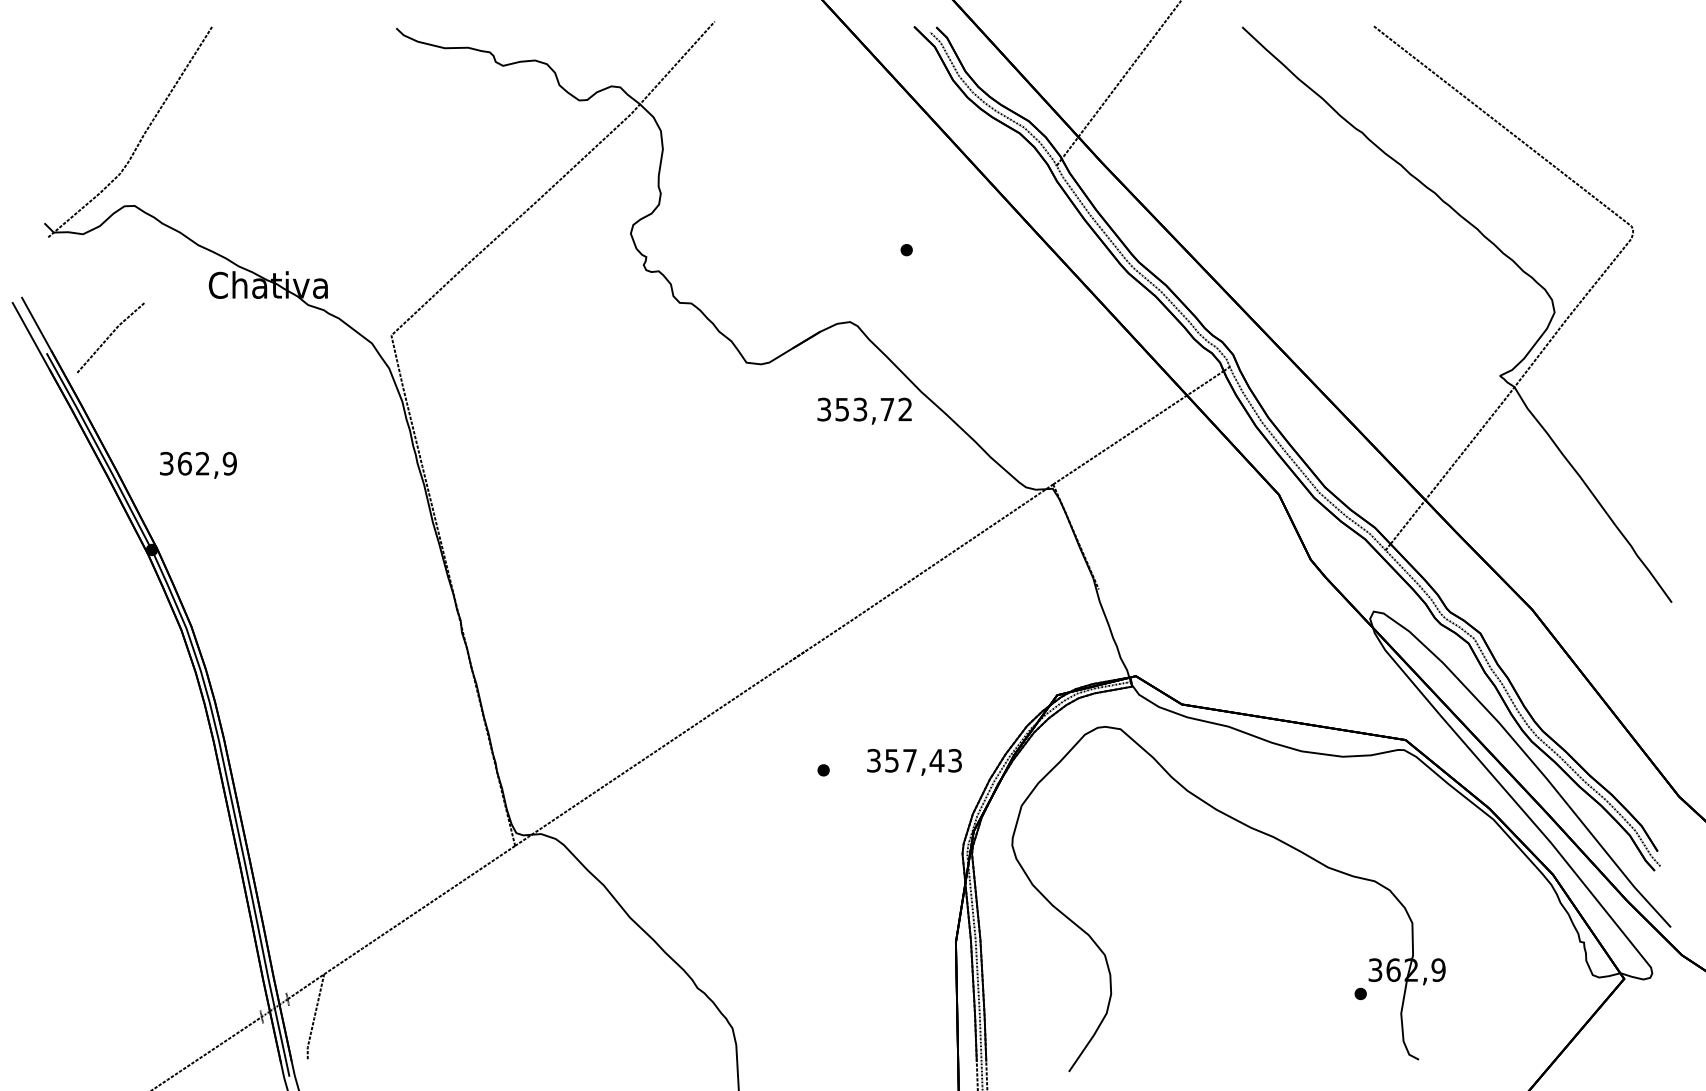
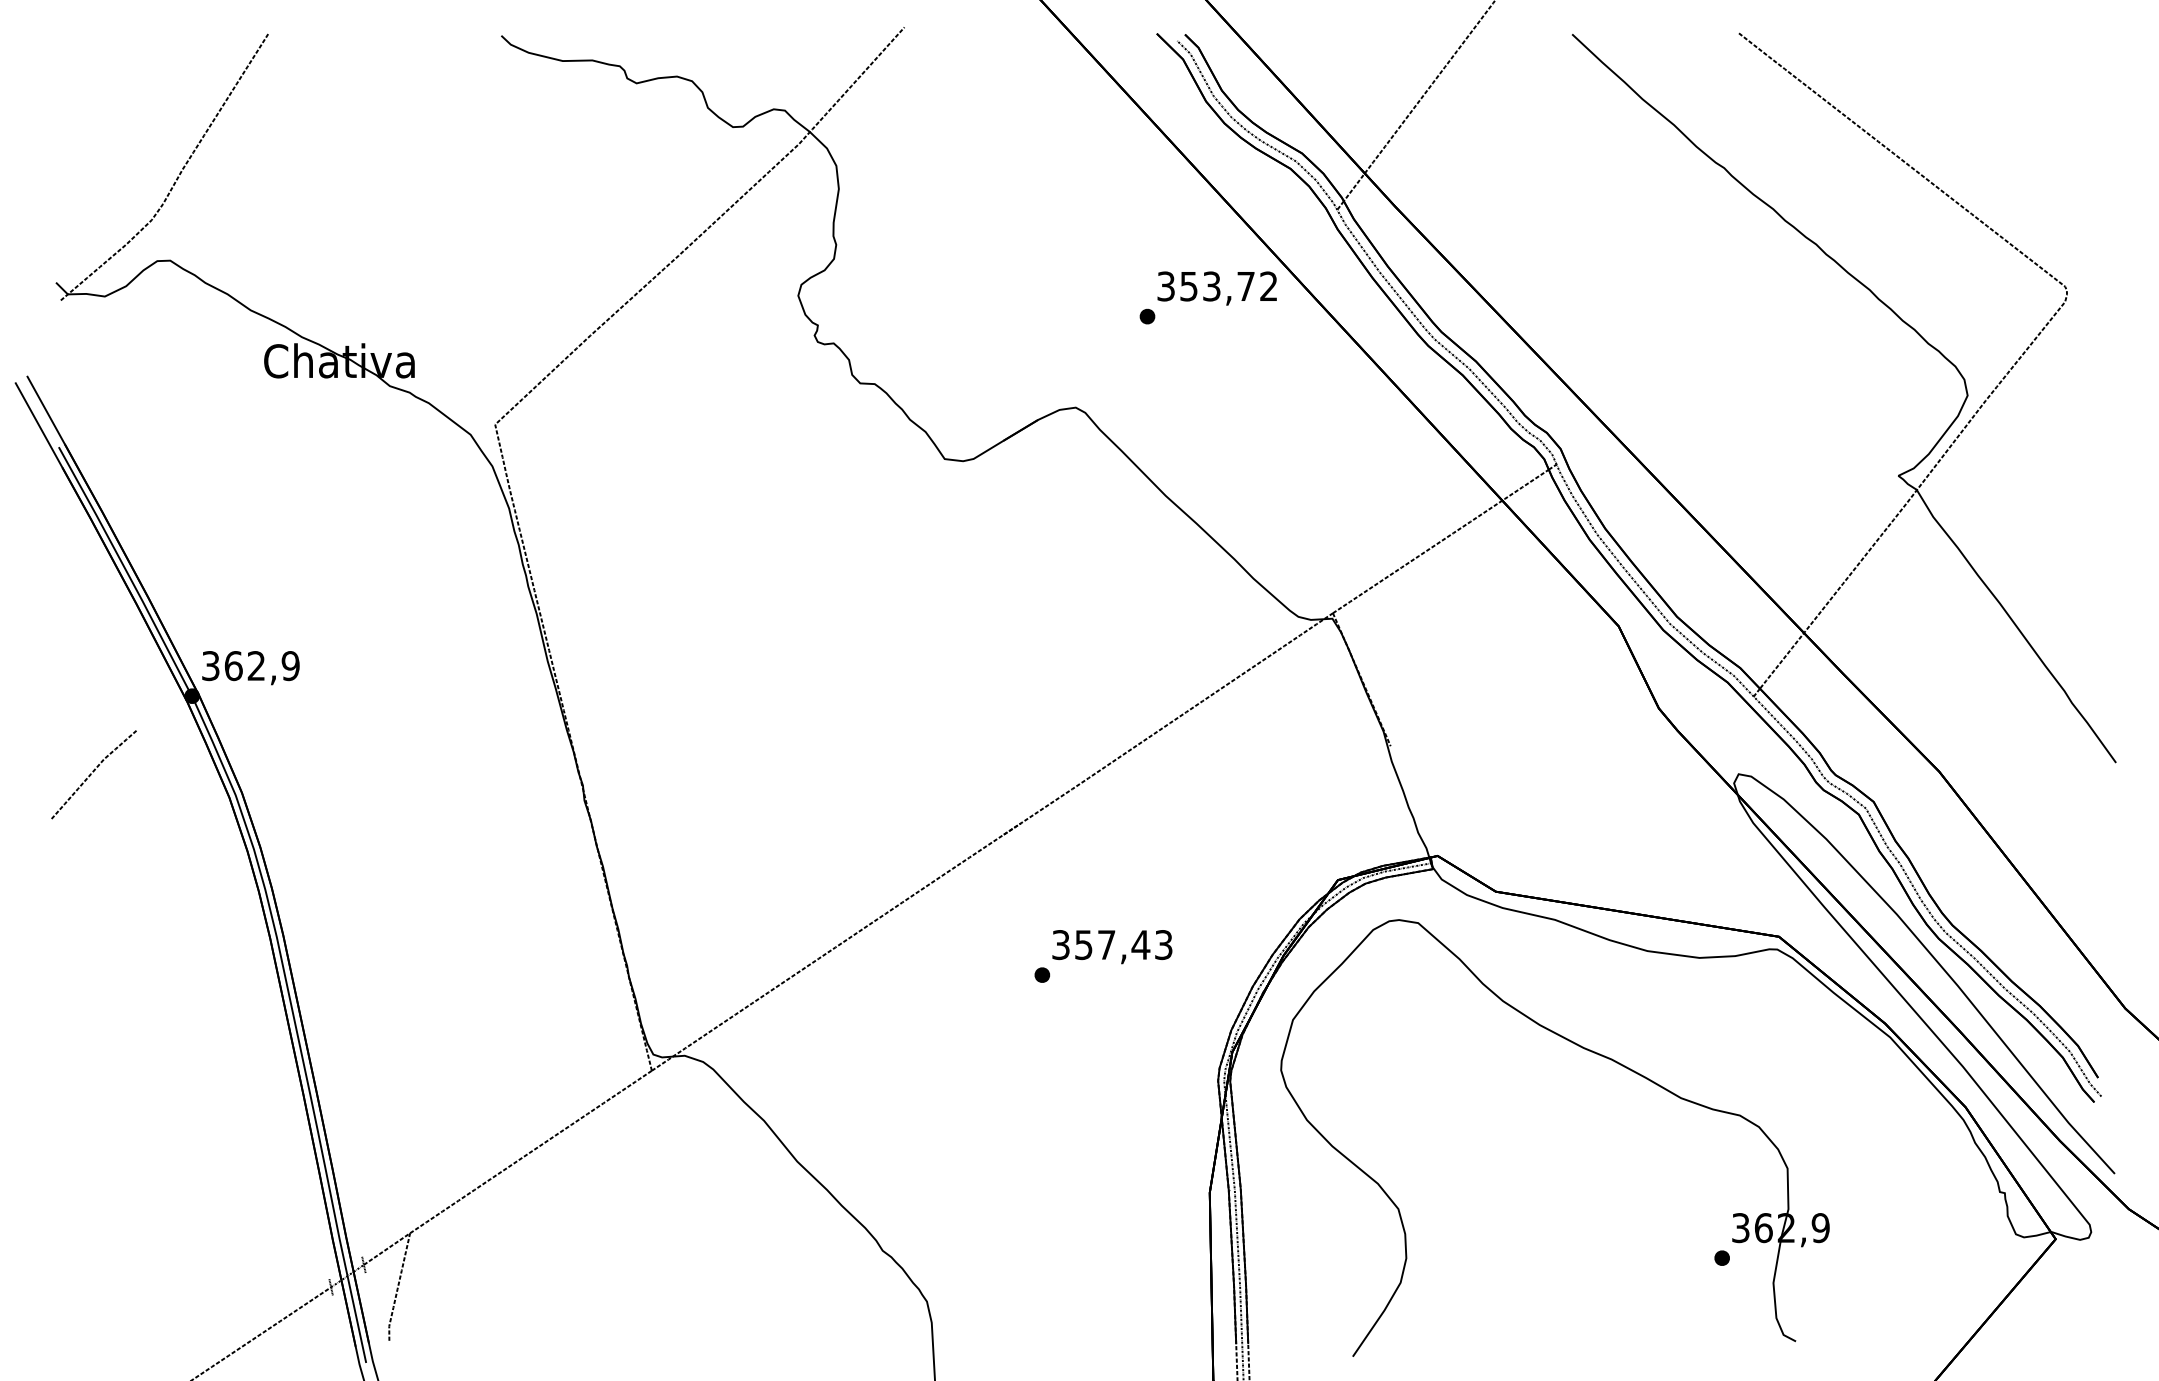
curve: (110, 336) -> (93, 772), moved
text: (864, 411) -> (1216, 288), moved
text: (198, 465) -> (250, 668), moved
text: (914, 762) -> (1112, 947), moved

